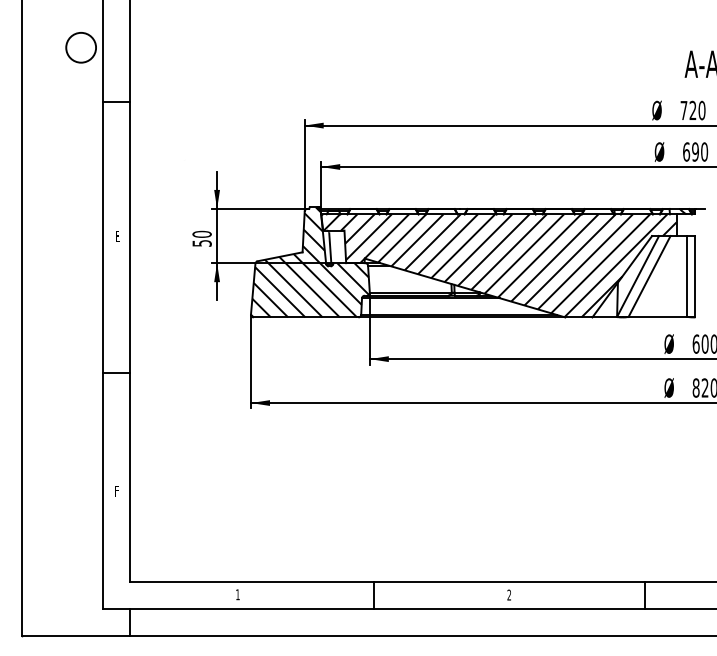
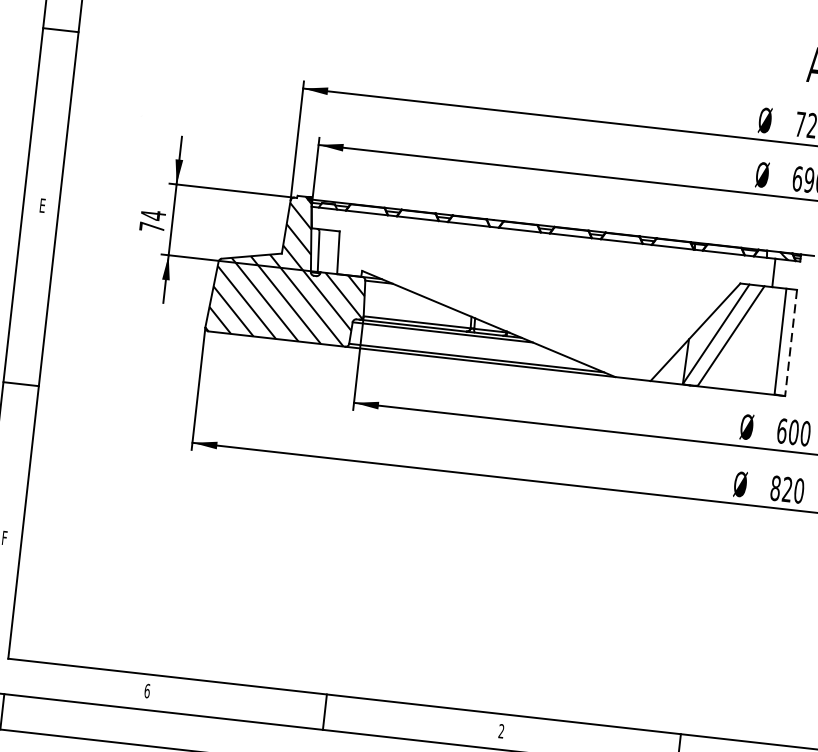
text: (201, 238) -> (151, 220), 50 -> 74
hatch: (498, 265) -> (535, 299), removed
line: (695, 276) -> (791, 342), solid -> dashed
text: (237, 594) -> (146, 690), 1 -> 6

